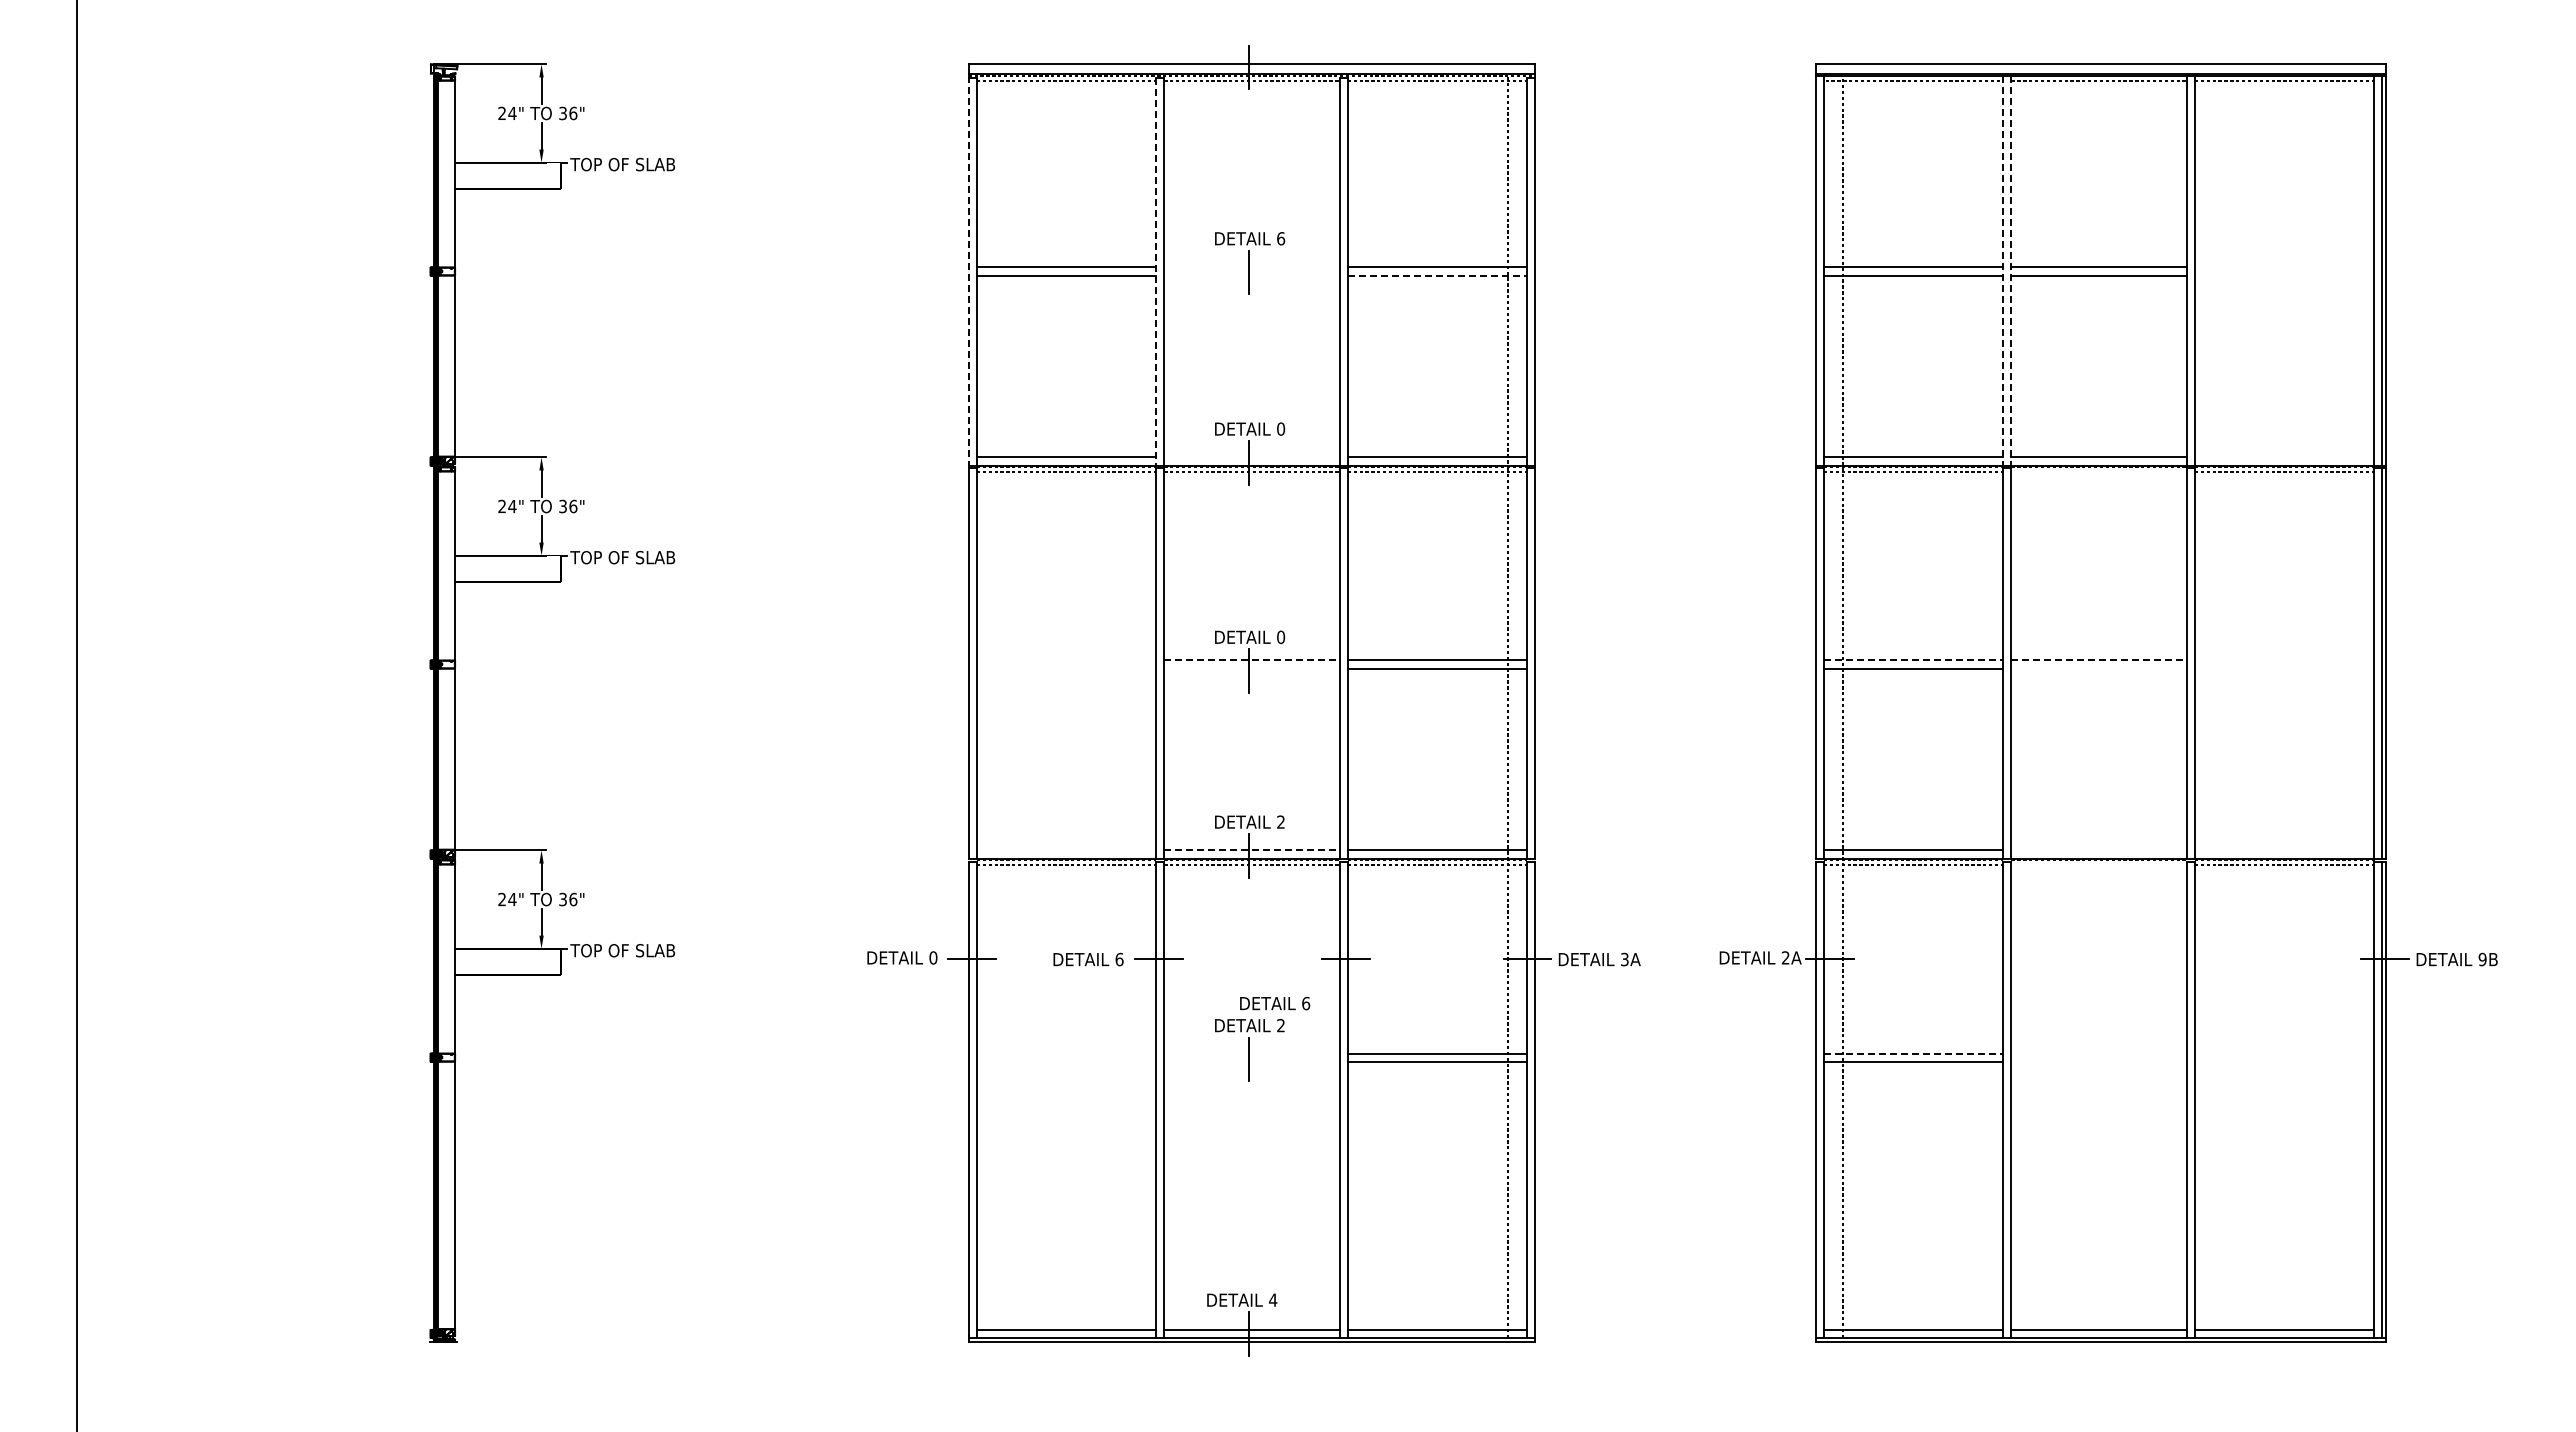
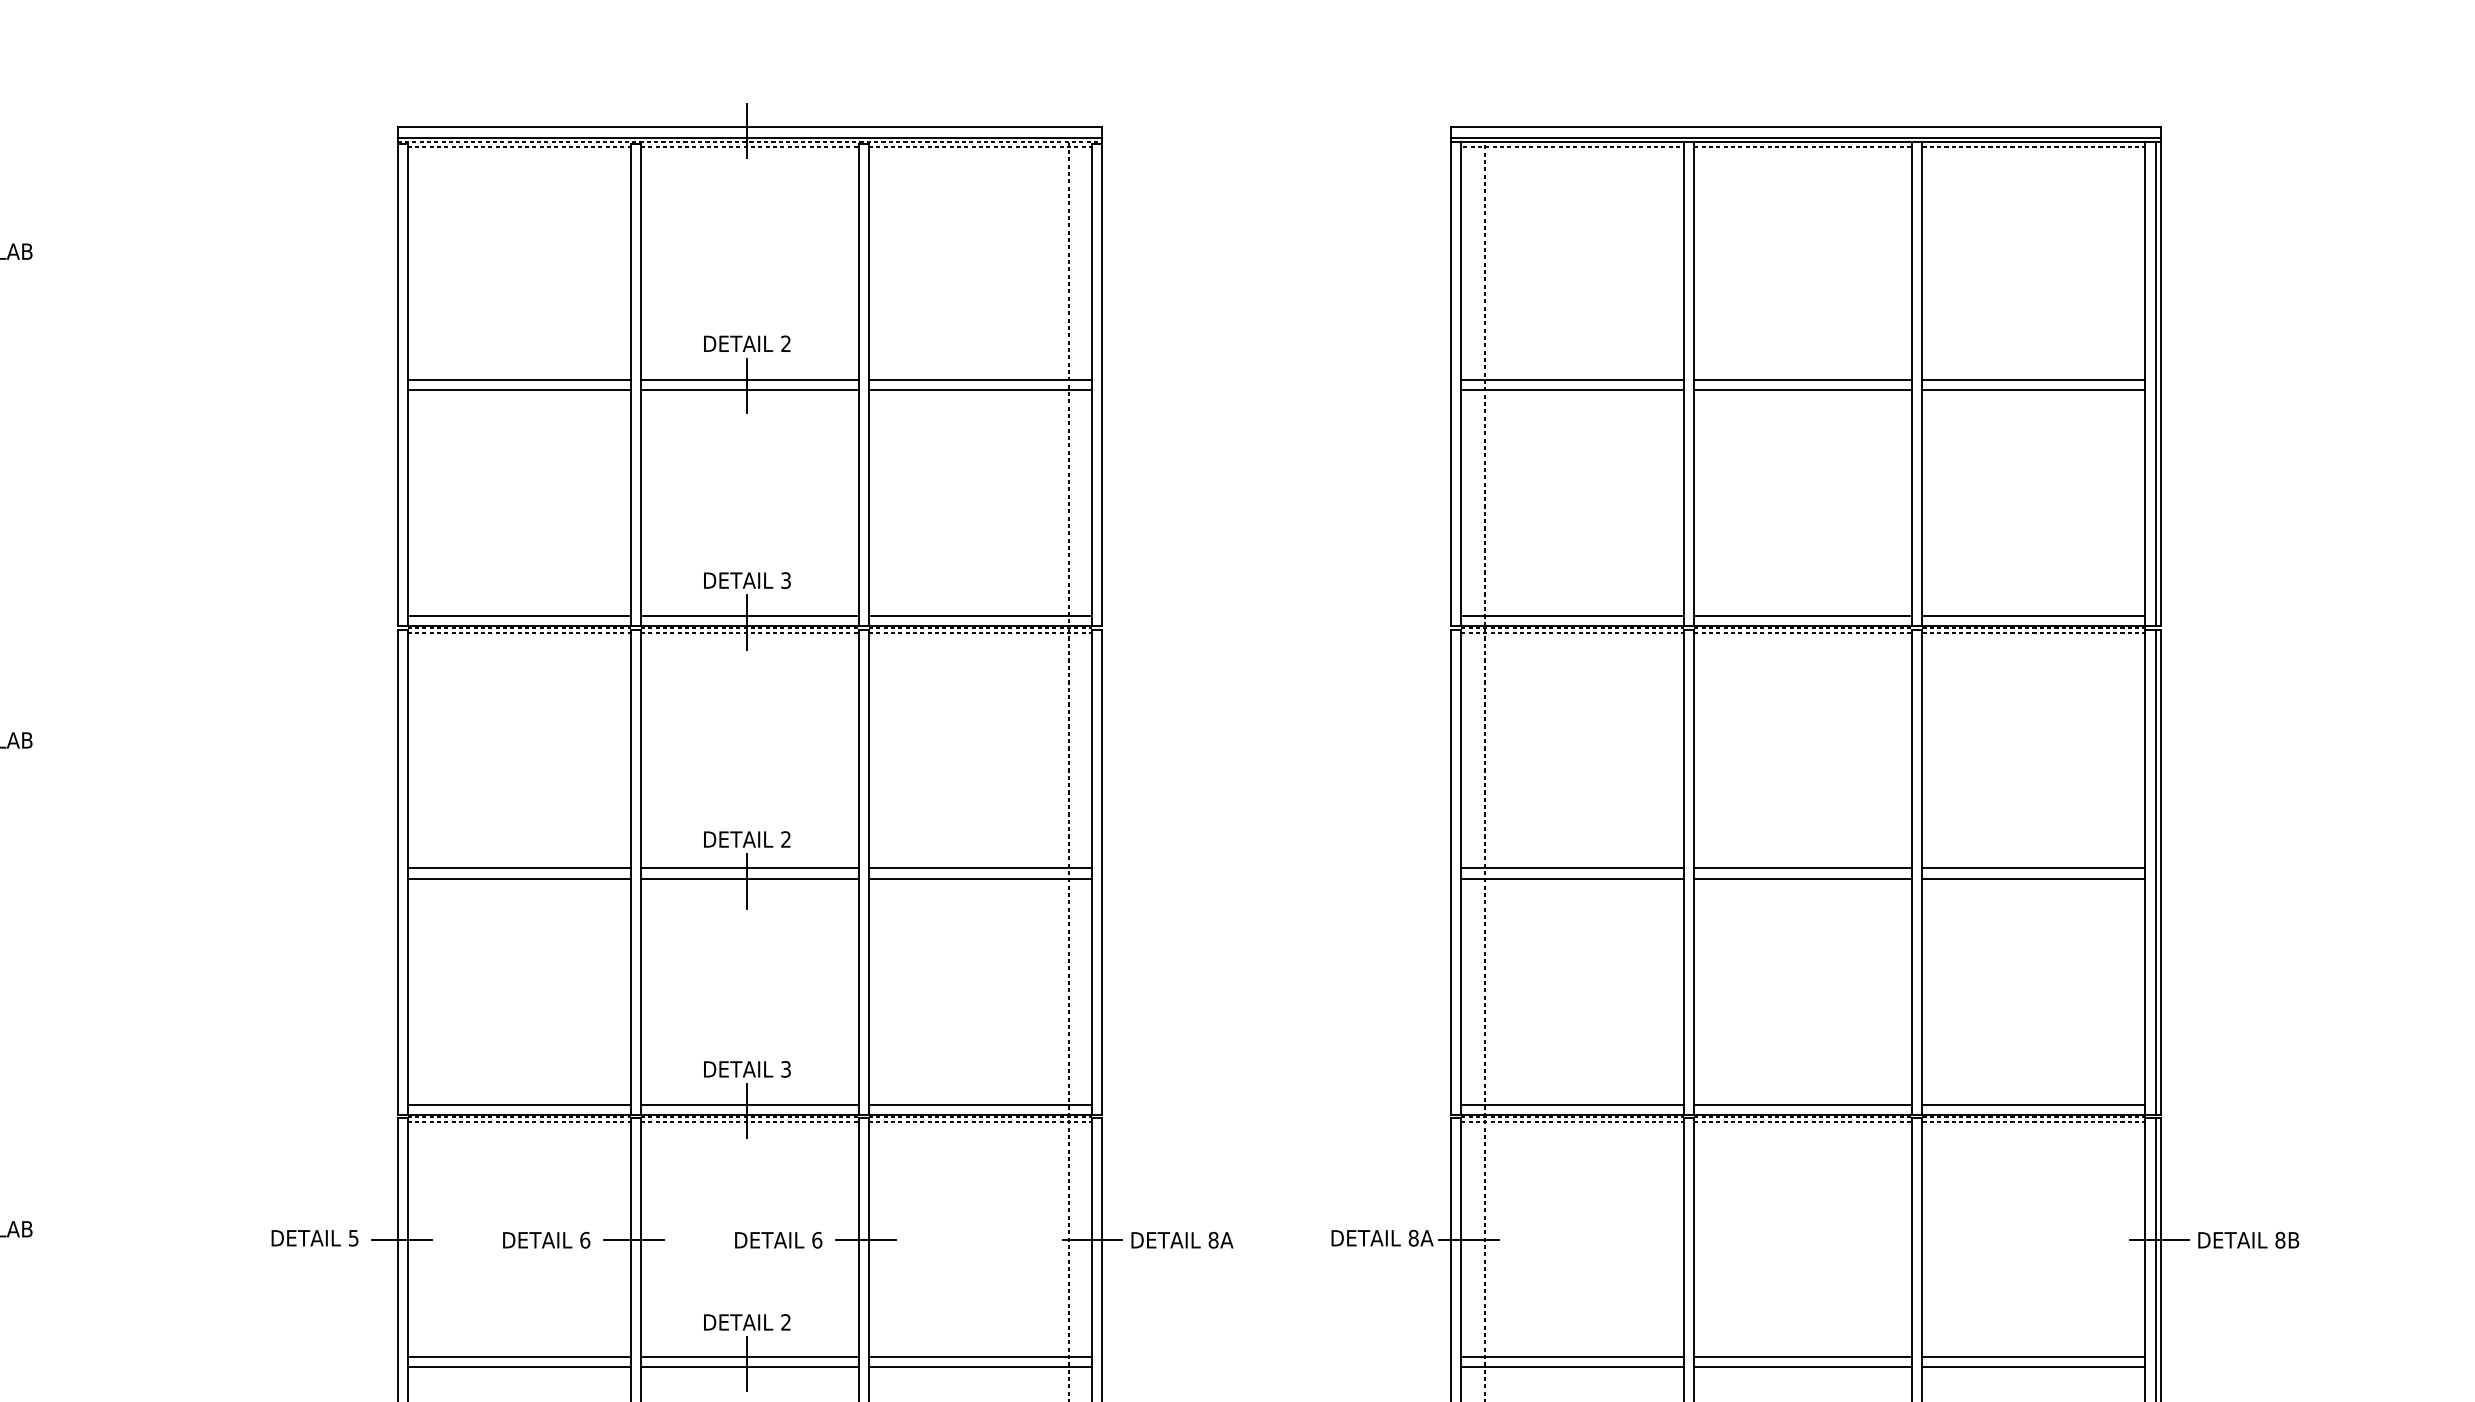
text: (1281, 238) -> (786, 343), 6 -> 2
line: (1251, 267) -> (749, 379), added
line: (2284, 267) -> (2033, 379), added
line: (968, 270) -> (397, 383), dashed -> solid
line: (2003, 270) -> (1684, 383), dashed -> solid
line: (2011, 270) -> (1694, 383), dashed -> solid
line: (1156, 271) -> (631, 384), dashed -> solid
line: (1251, 275) -> (749, 389), added
line: (1437, 275) -> (980, 389), dashed -> solid
line: (2284, 275) -> (2033, 389), added
text: (1281, 428) -> (786, 579), 0 -> 3
line: (1251, 457) -> (749, 615), added
line: (2284, 457) -> (2033, 615), added
line: (2098, 471) -> (1802, 633), added
text: (1281, 637) -> (786, 839), 0 -> 2
line: (1066, 660) -> (519, 868), added
line: (1251, 660) -> (749, 868), dashed -> solid
line: (1913, 660) -> (1572, 868), dashed -> solid
line: (2099, 660) -> (1803, 868), dashed -> solid
line: (2284, 660) -> (2033, 868), added
line: (1066, 668) -> (519, 878), added
line: (1251, 668) -> (749, 878), added
line: (2098, 668) -> (1802, 878), added
line: (2284, 668) -> (2033, 878), added
text: (1280, 821) -> (785, 1068), 2 -> 3
line: (1066, 850) -> (519, 1104), added
line: (1251, 850) -> (749, 1104), dashed -> solid
line: (2098, 850) -> (1802, 1104), added
line: (2284, 850) -> (2033, 1104), added
line: (2098, 864) -> (1802, 1122), added
text: (933, 957) -> (353, 1237), 0 -> 5
text: (1785, 957) -> (1413, 1237), 2A -> 8A
text: (1624, 959) -> (1213, 1240), 3A -> 8A
text: (2482, 959) -> (2280, 1240), 9B -> 8B
text: (1275, 1003) -> (779, 1240), moved
line: (1066, 1053) -> (519, 1357), added
line: (1251, 1053) -> (749, 1357), added
line: (1913, 1053) -> (1572, 1357), dashed -> solid
line: (2098, 1053) -> (1802, 1357), added
line: (2284, 1053) -> (2033, 1357), added
line: (1066, 1061) -> (519, 1367), added
line: (1251, 1061) -> (749, 1367), added
line: (2098, 1061) -> (1802, 1367), added
line: (2284, 1061) -> (2033, 1367), added

